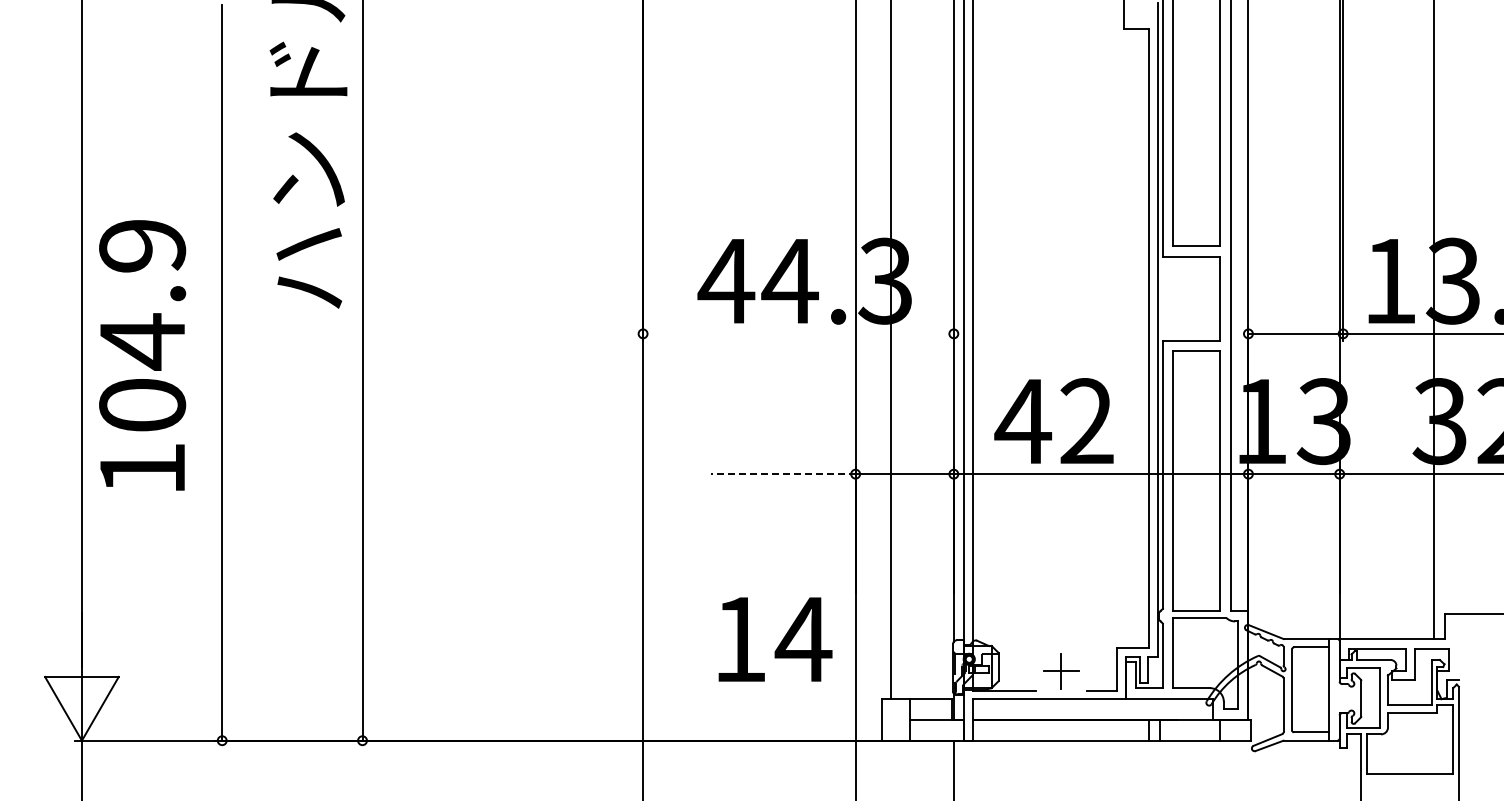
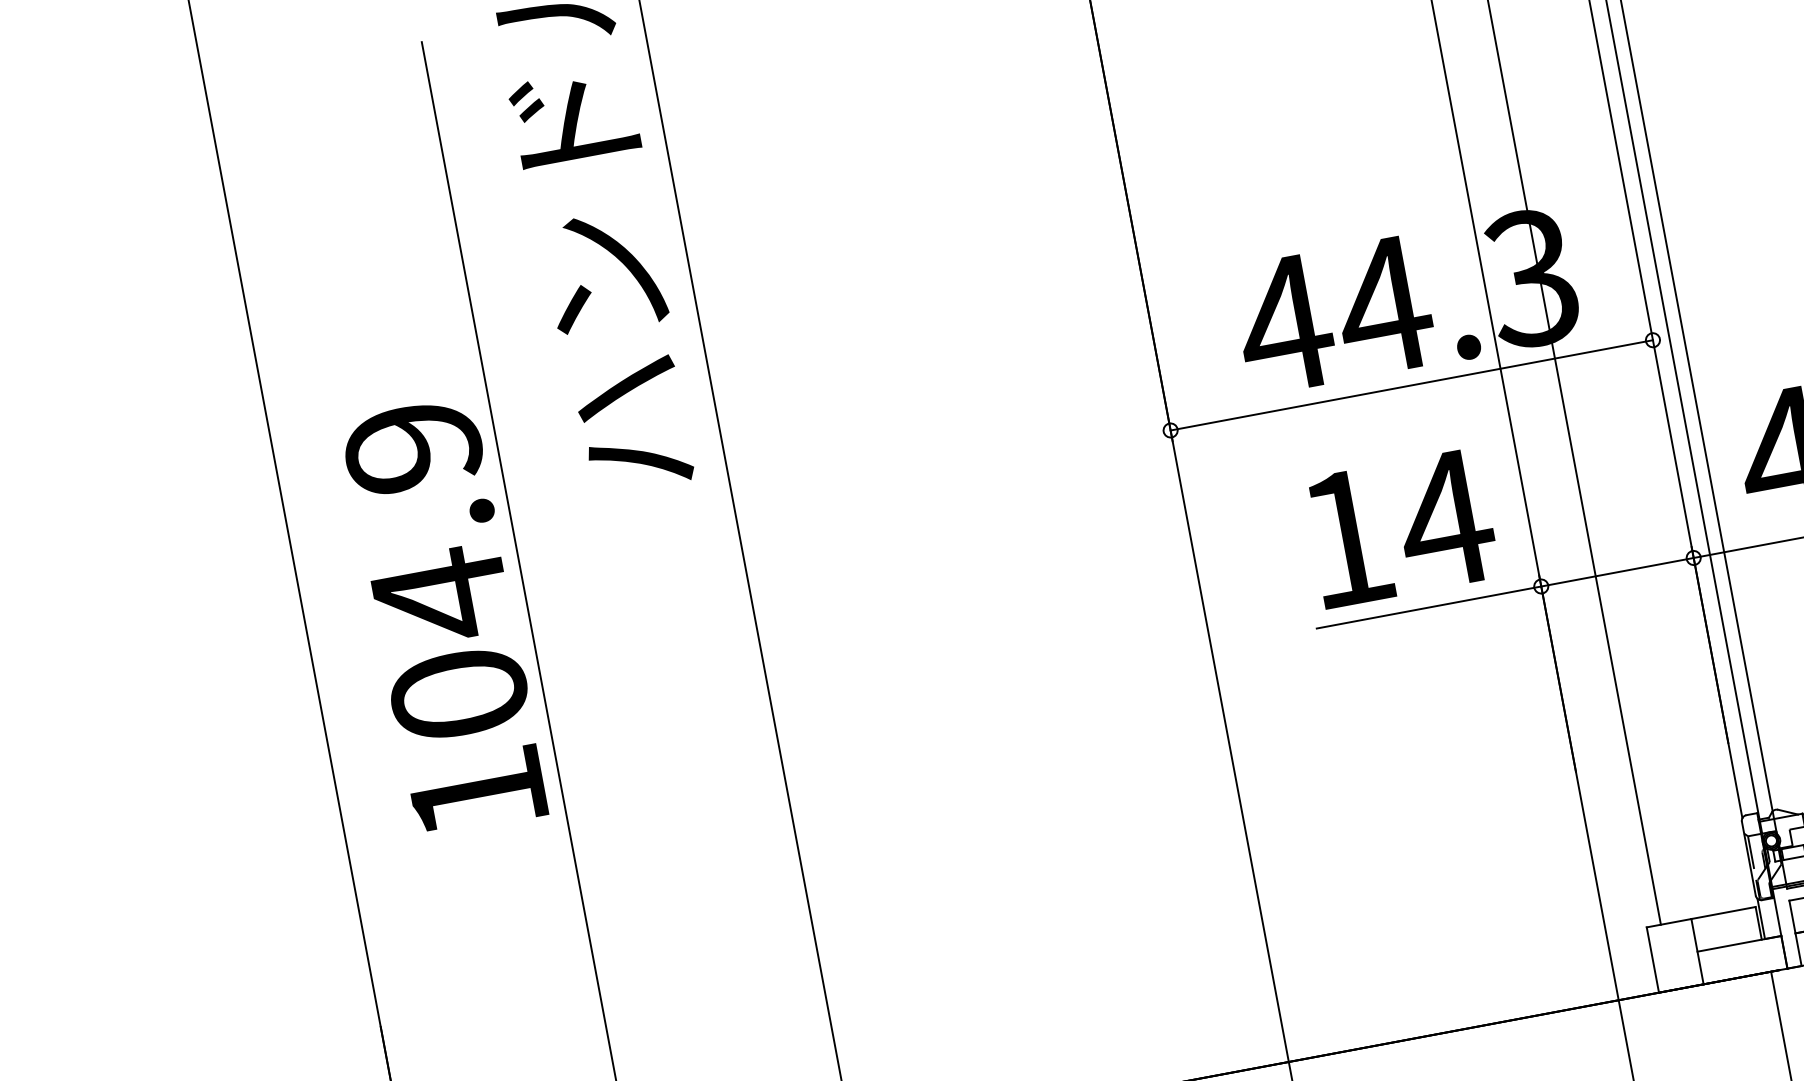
line: (798, 333) -> (1411, 384), added
text: (142, 355) -> (444, 617), moved
line: (782, 474) -> (1427, 608), dashed -> solid
text: (775, 639) -> (1401, 528), moved

